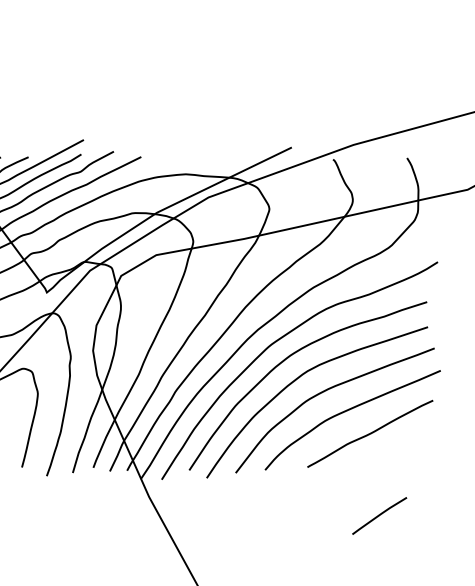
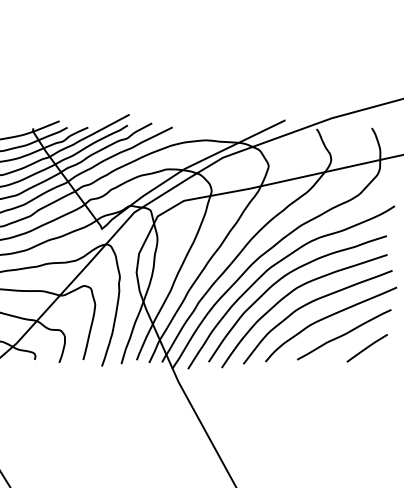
line: (378, 516) -> (366, 348), moved

